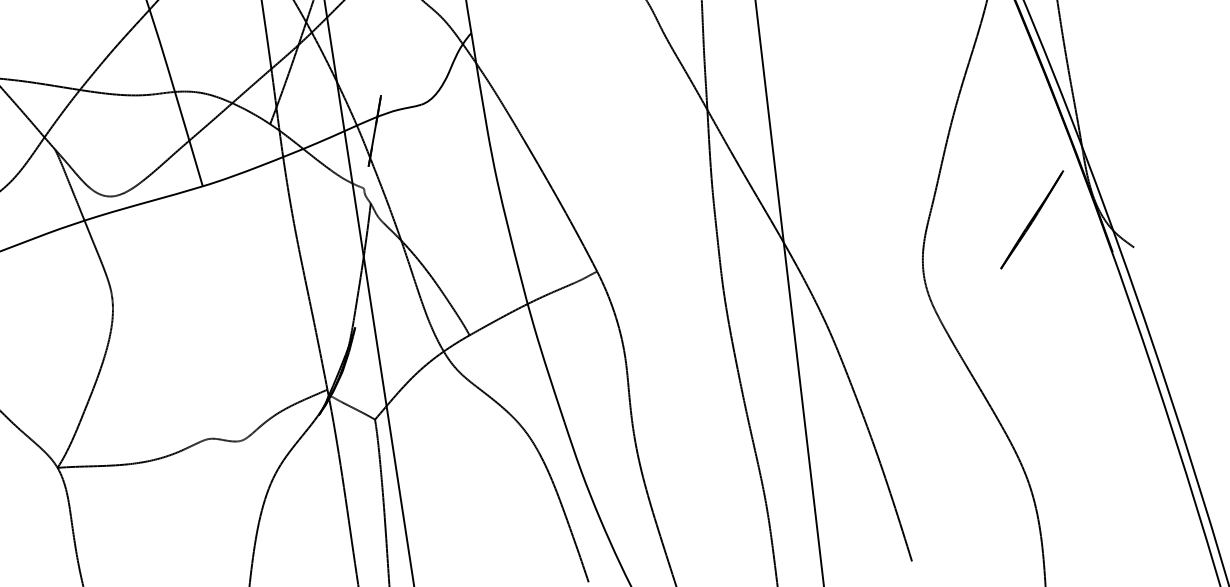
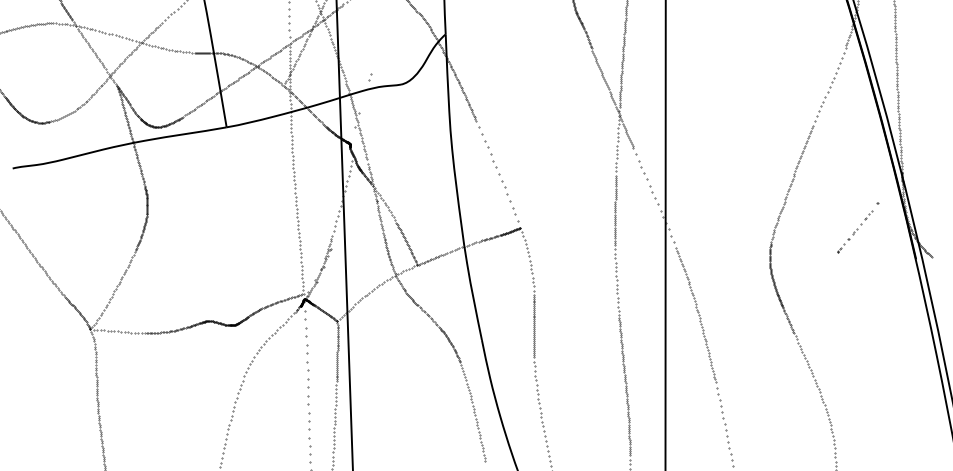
part: (1032, 219) -> (857, 227), size x0.7

